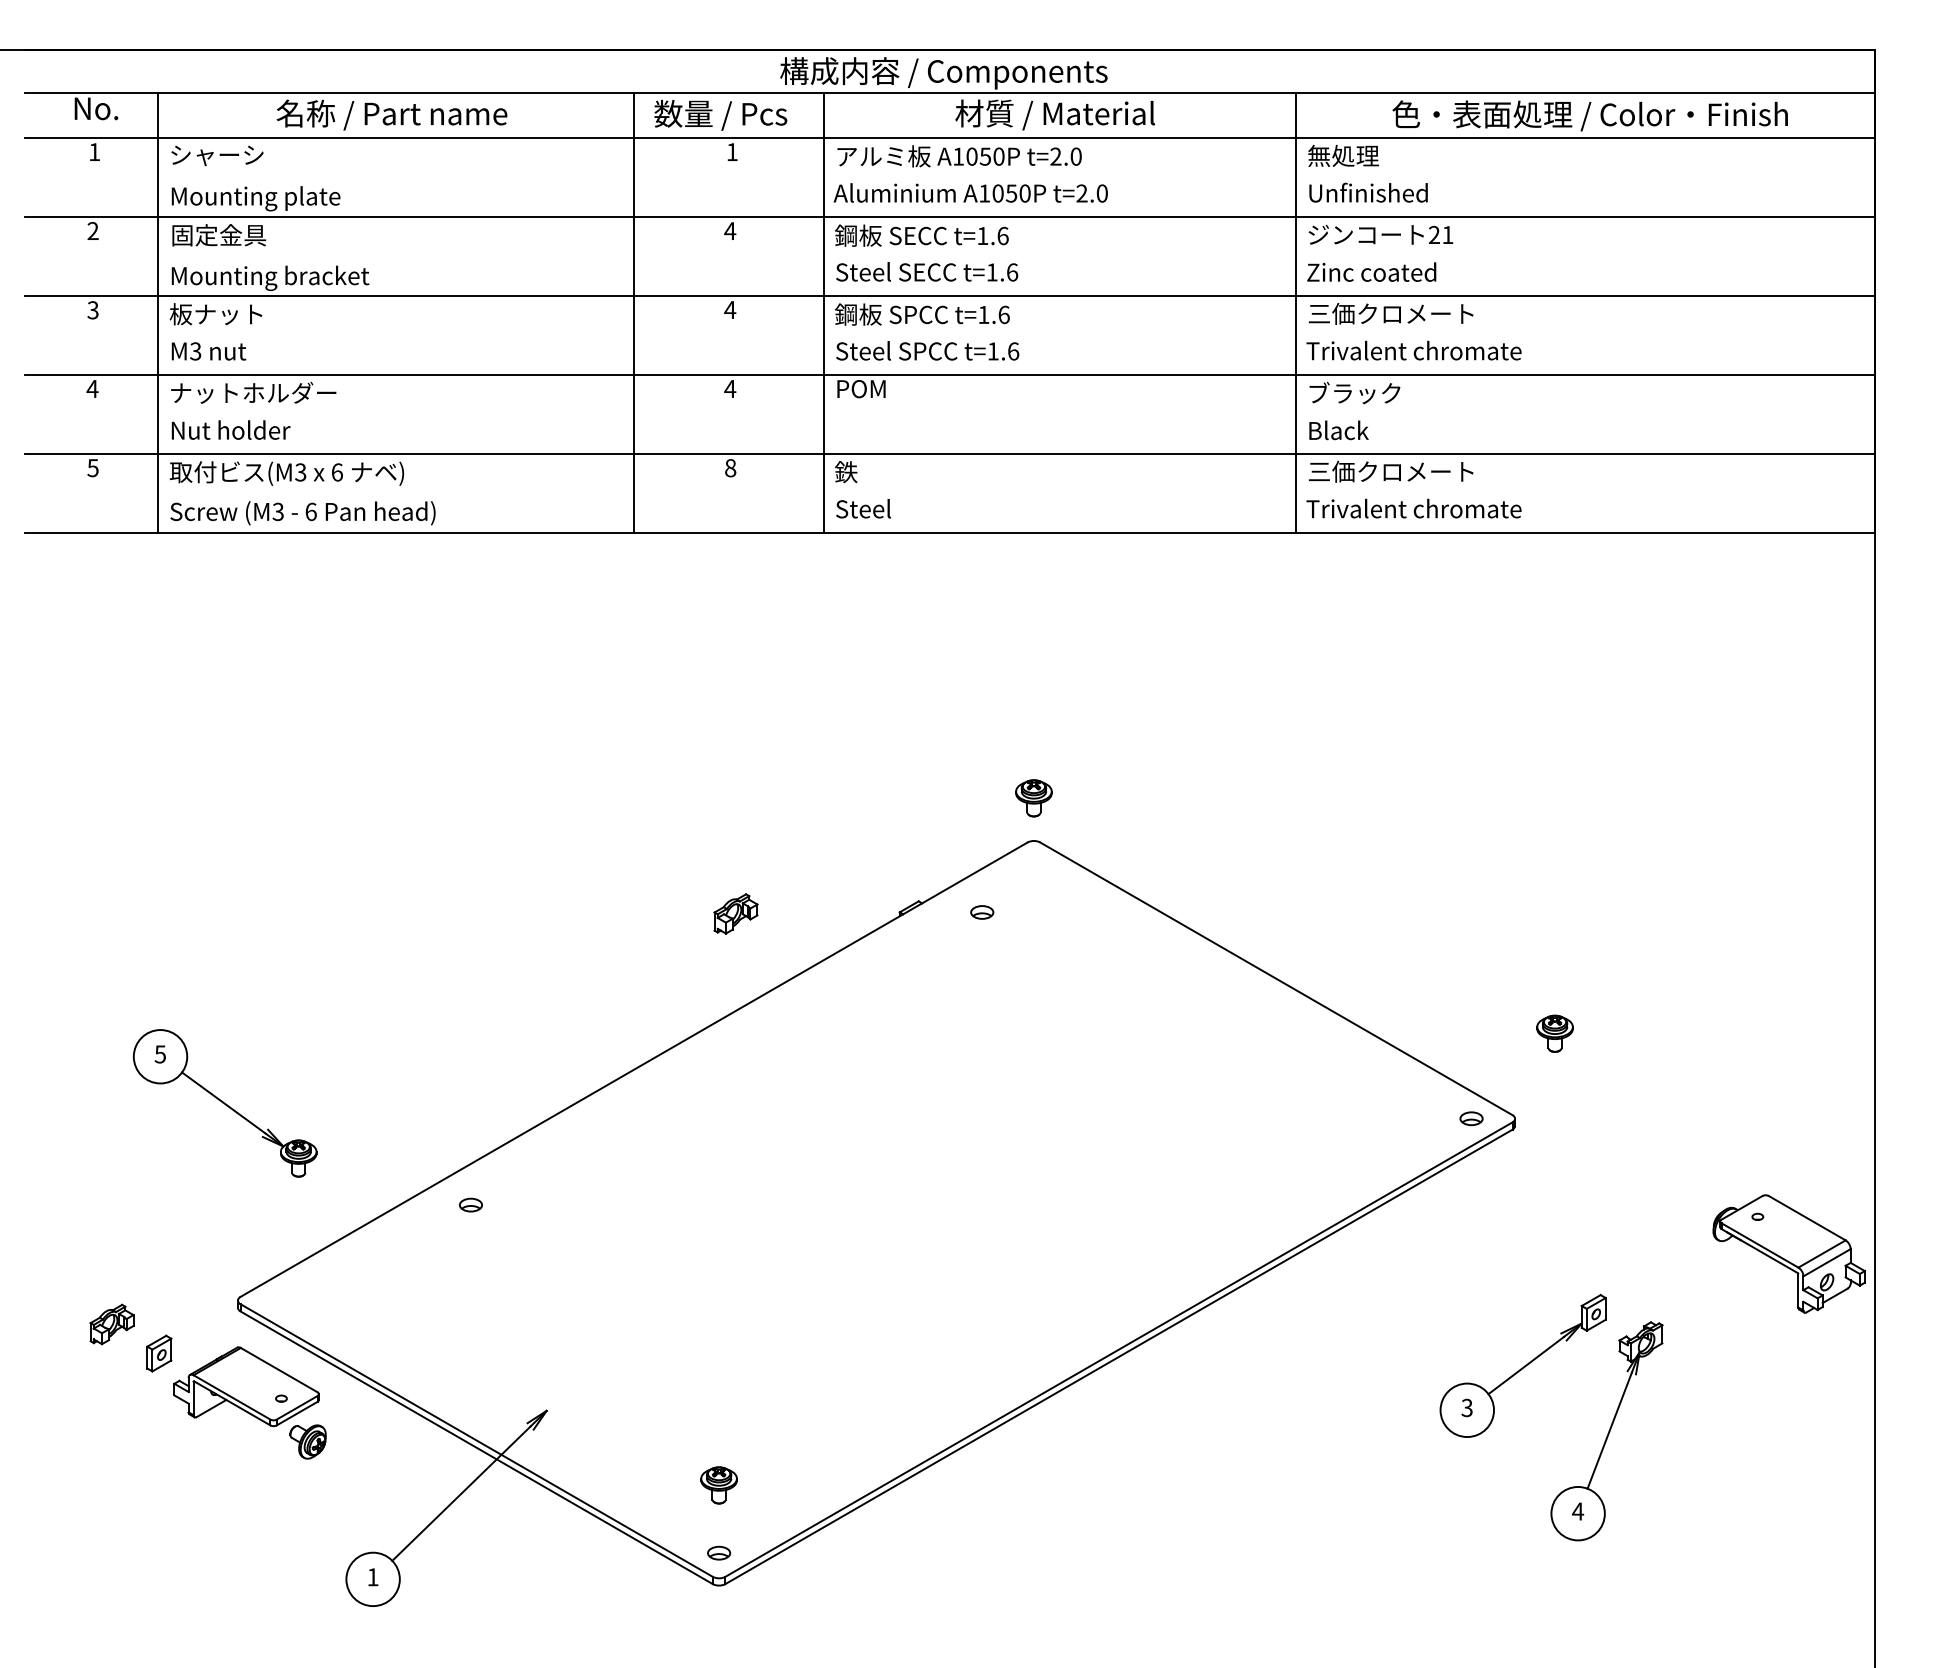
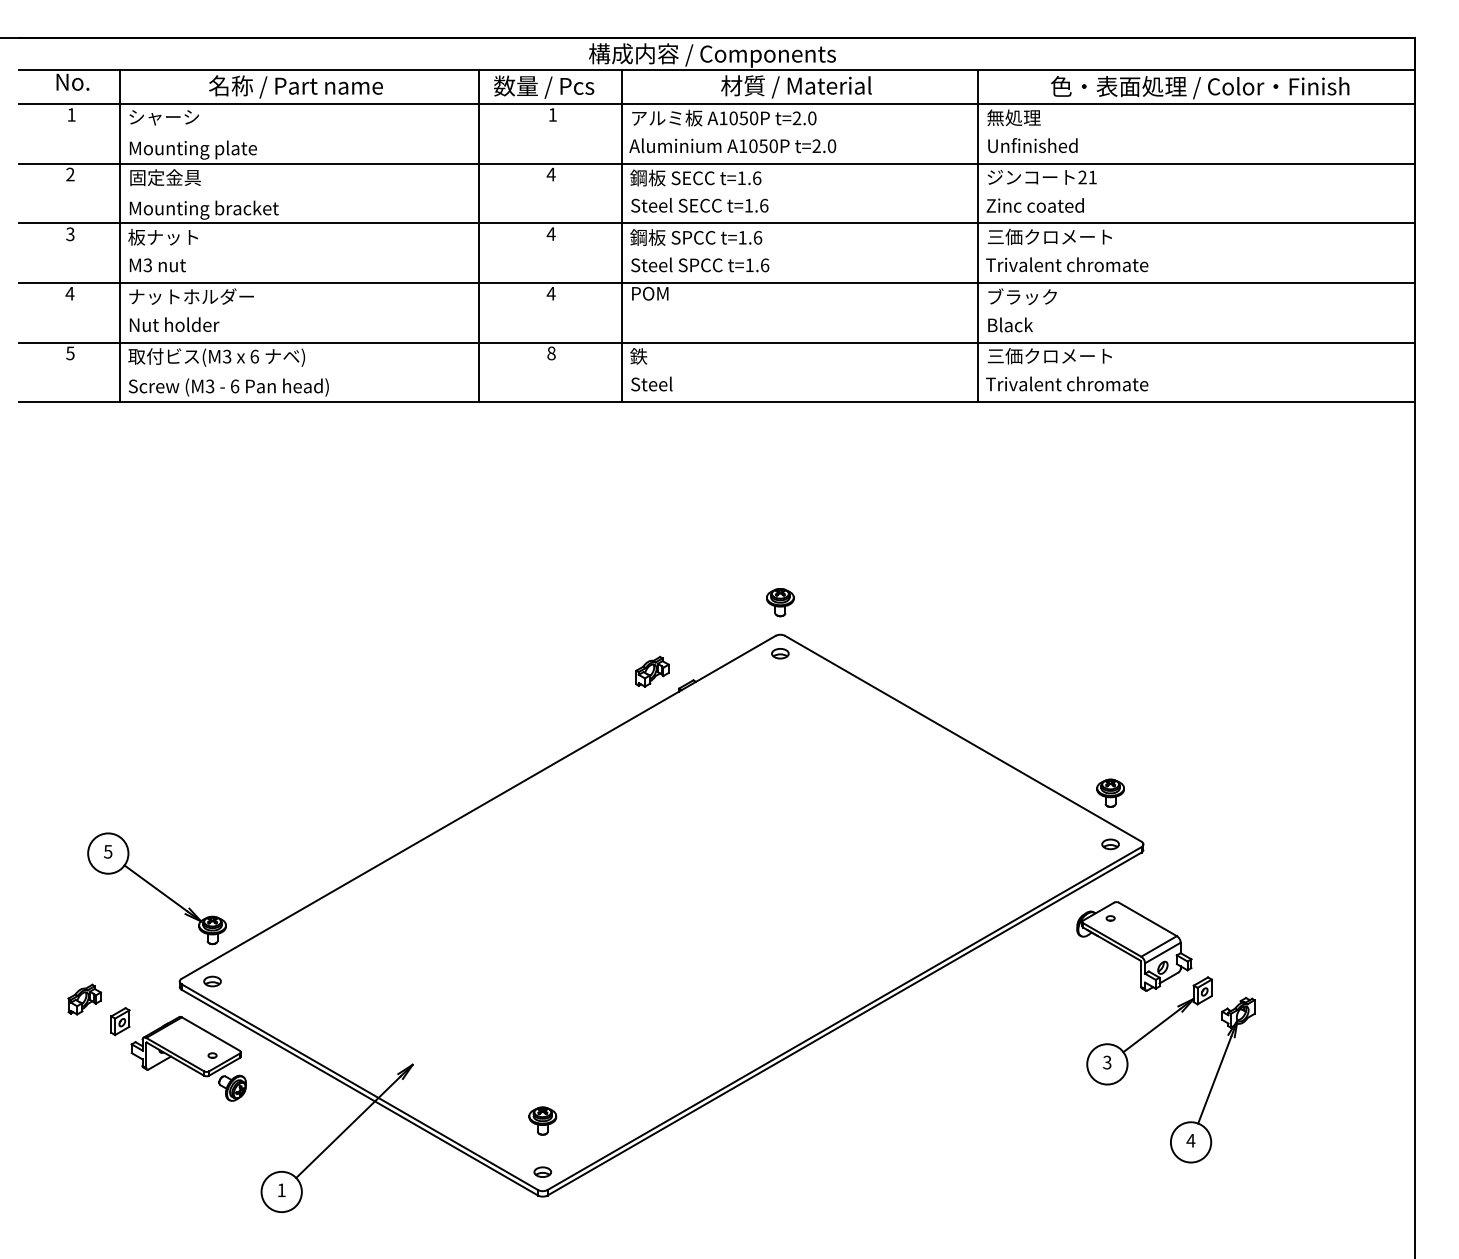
part: (982, 912) -> (780, 653), moved
part: (735, 913) -> (652, 671), moved
part: (1554, 1032) -> (1110, 792), moved
part: (224, 1103) -> (156, 888), moved
part: (470, 1205) -> (212, 981), moved
part: (1789, 1254) -> (1134, 946), moved

